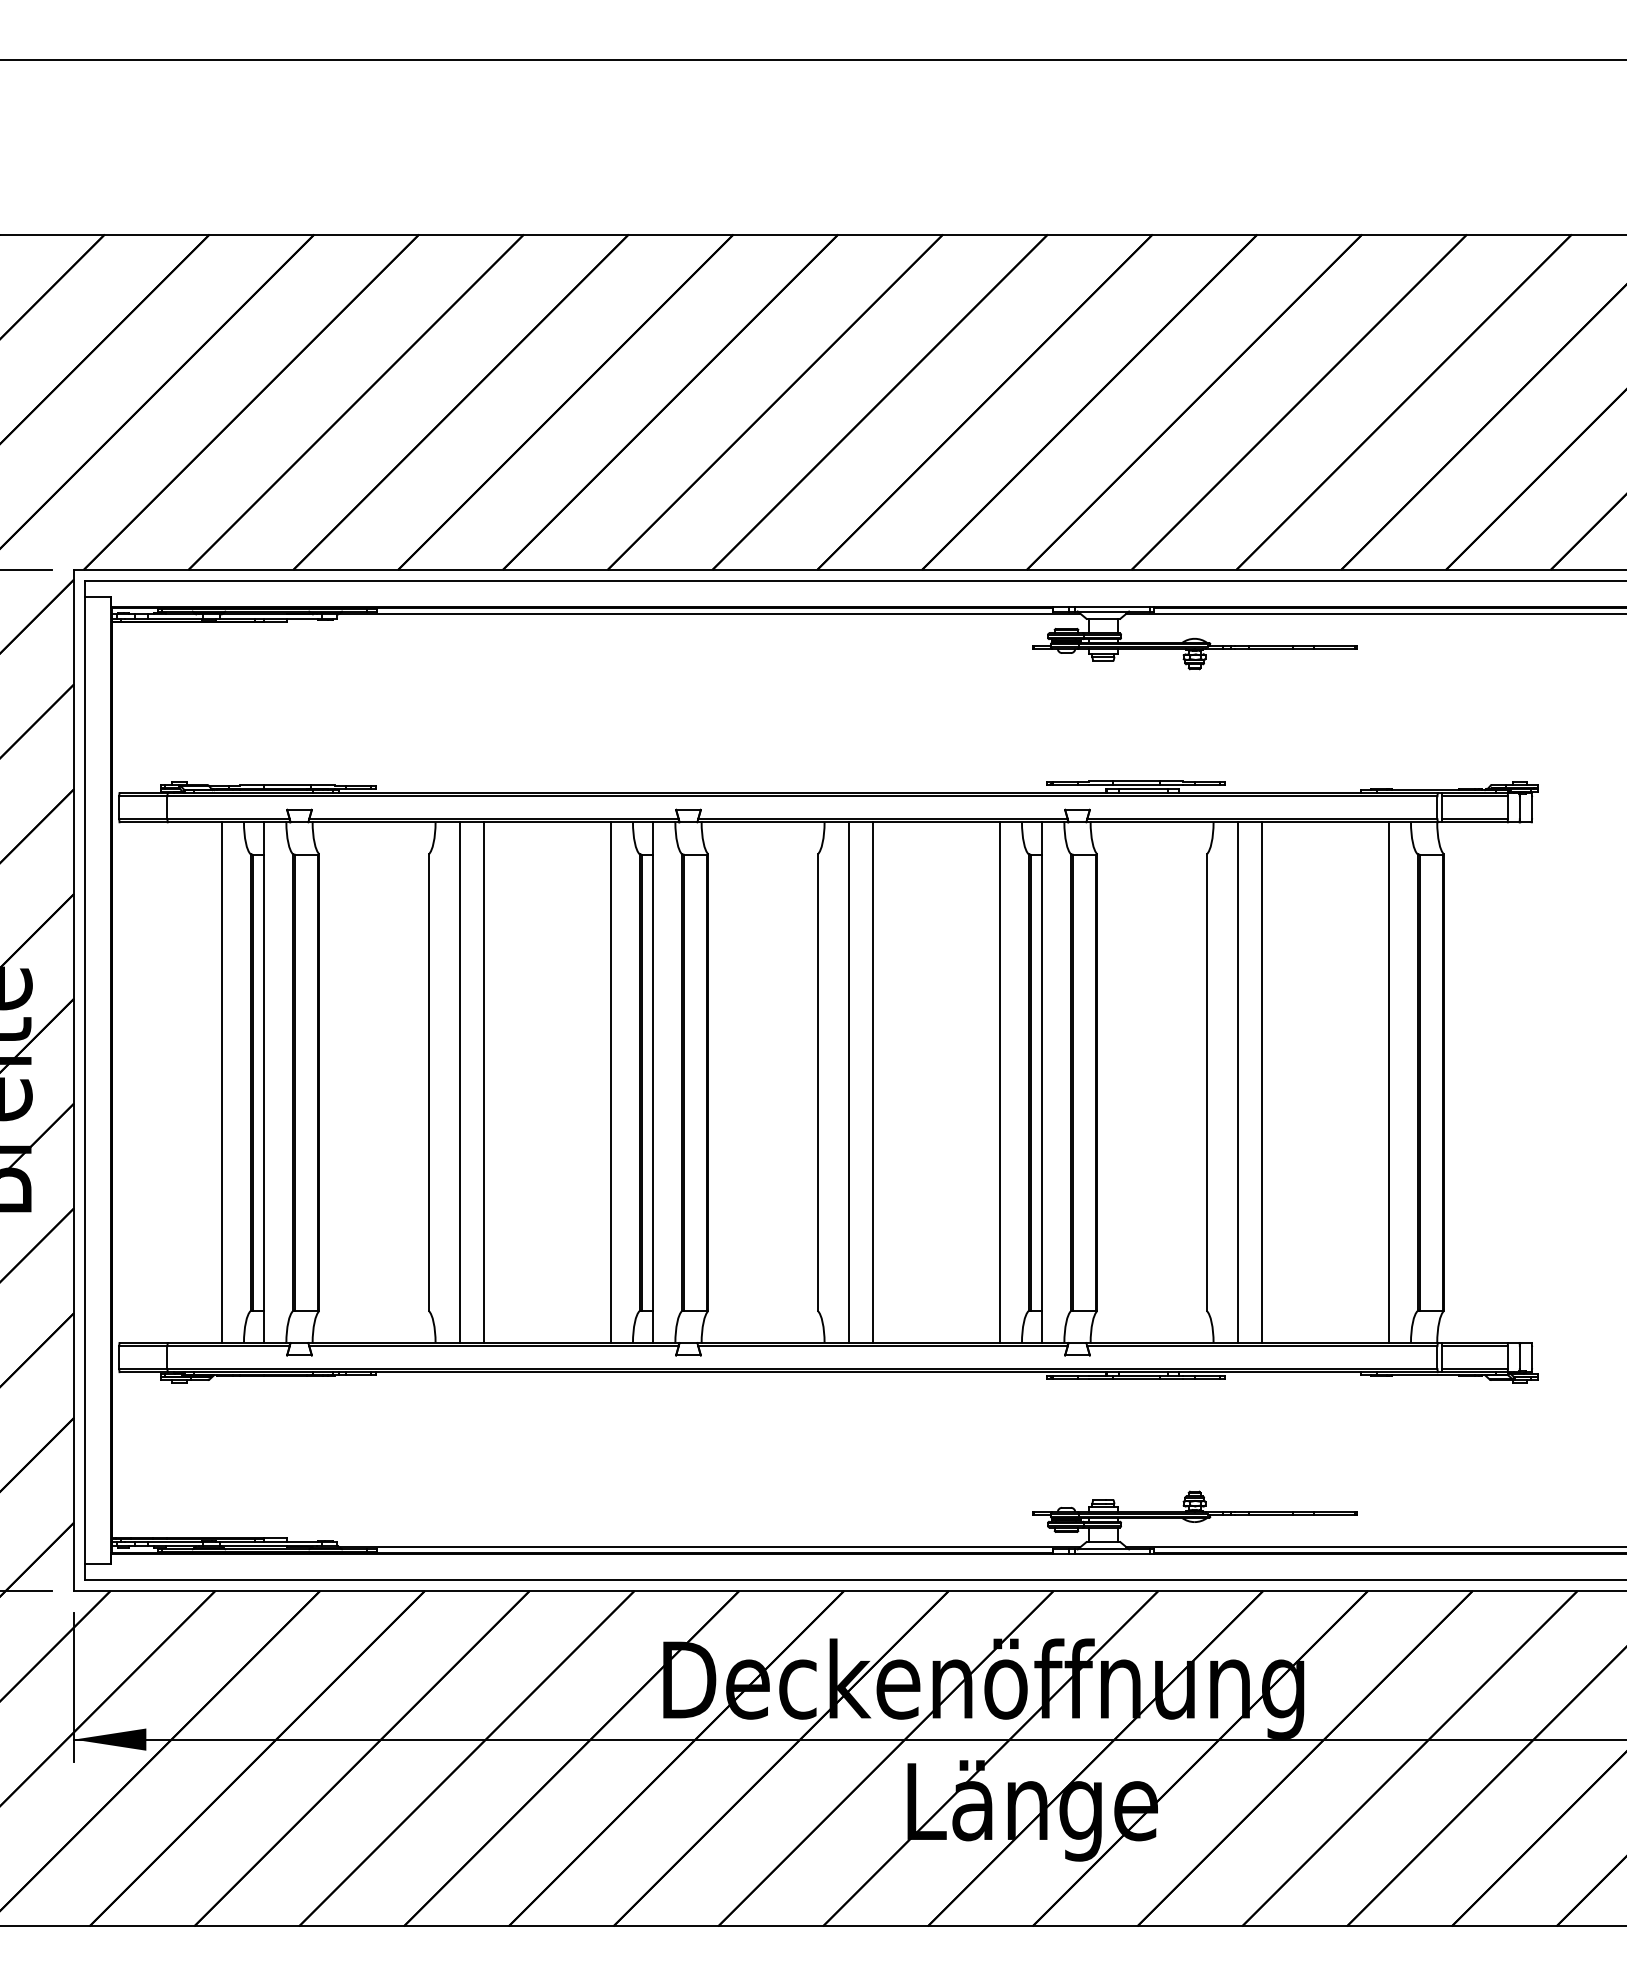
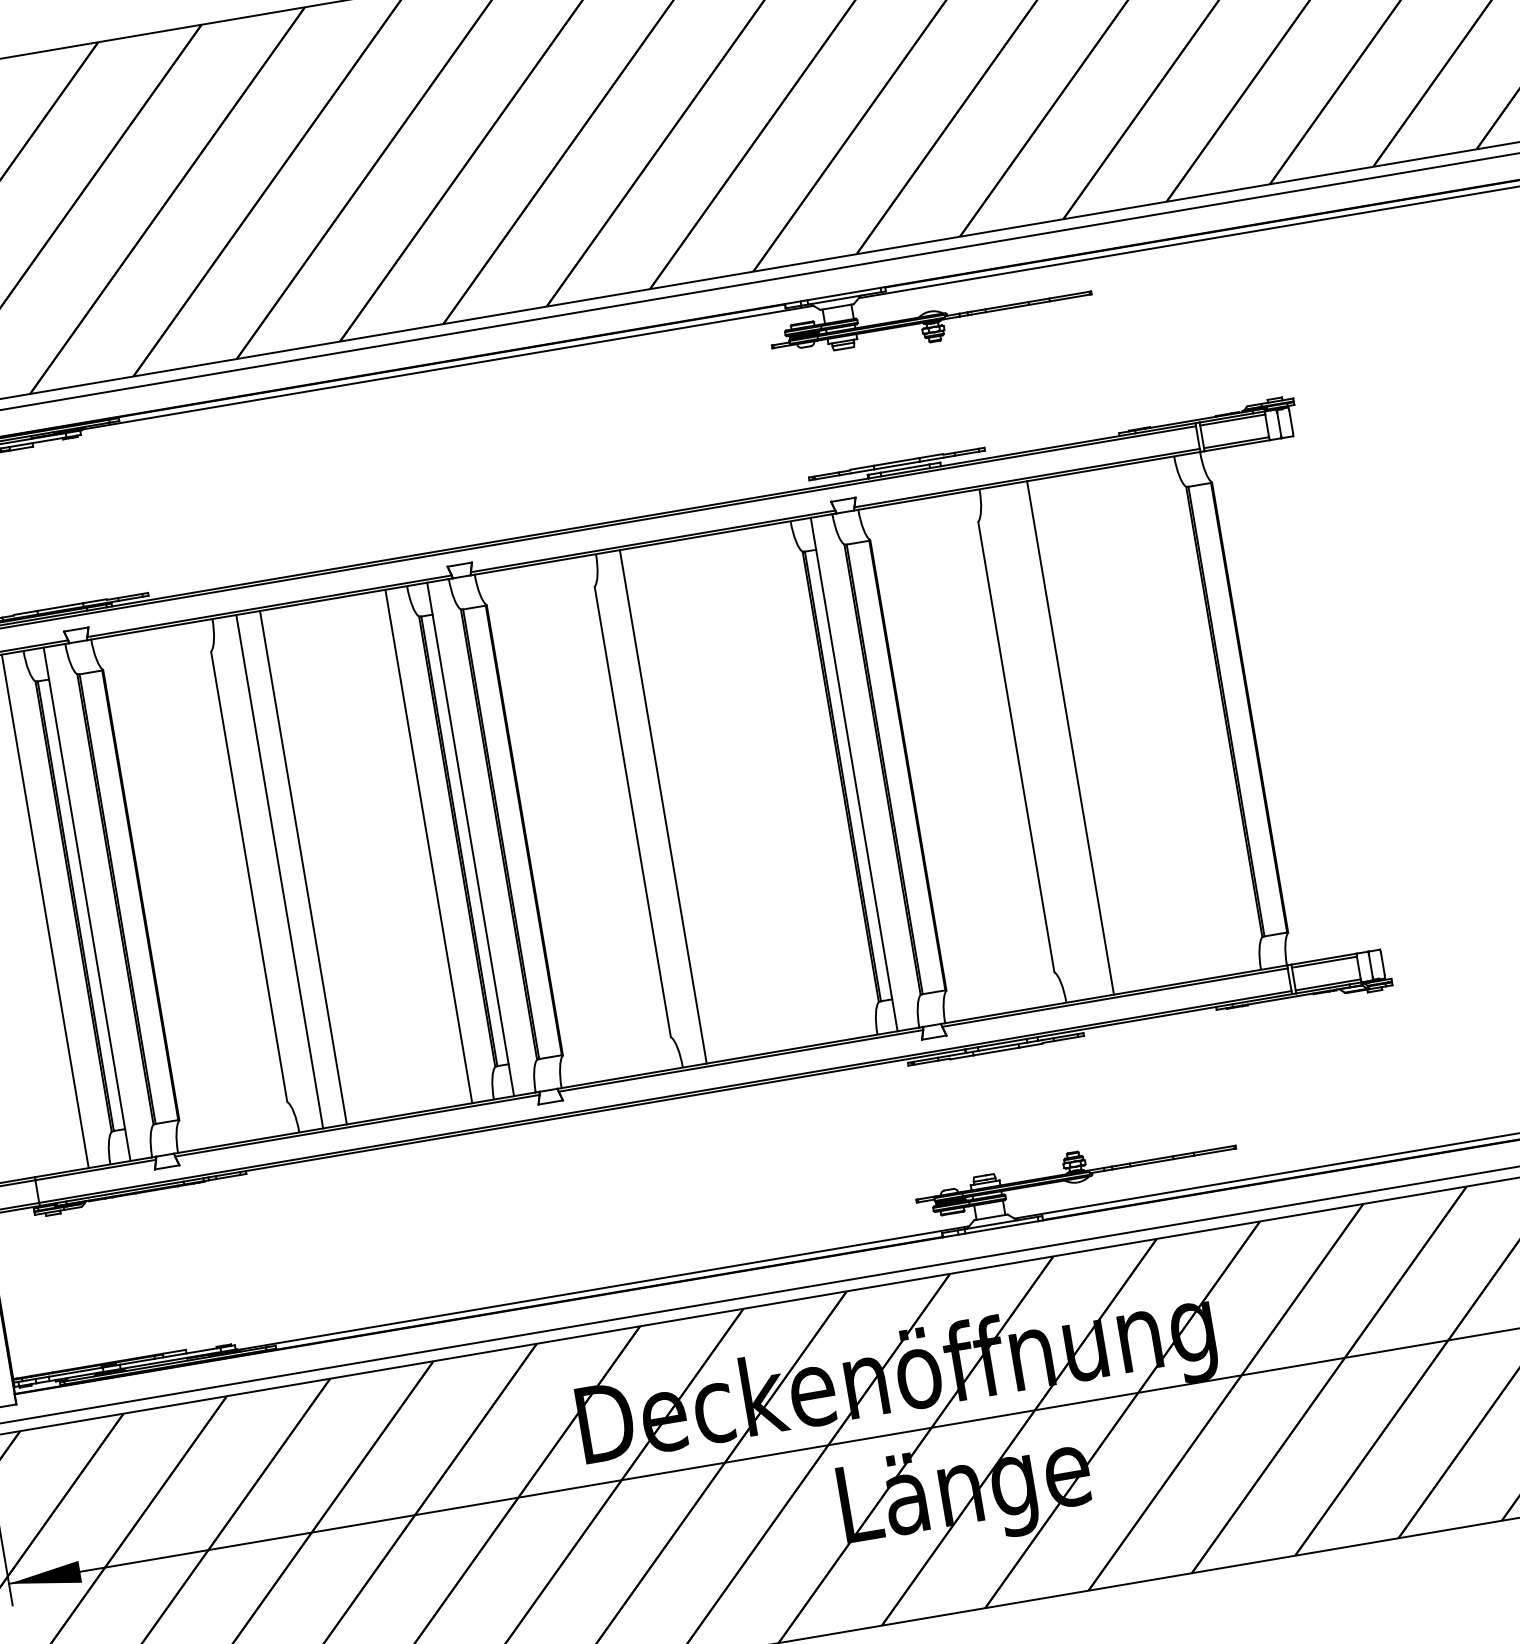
line: (872, 1082) -> (686, 802), removed
line: (1000, 1082) -> (812, 781), removed
line: (1237, 1082) -> (1046, 741), removed
line: (1389, 1082) -> (1196, 716), removed

